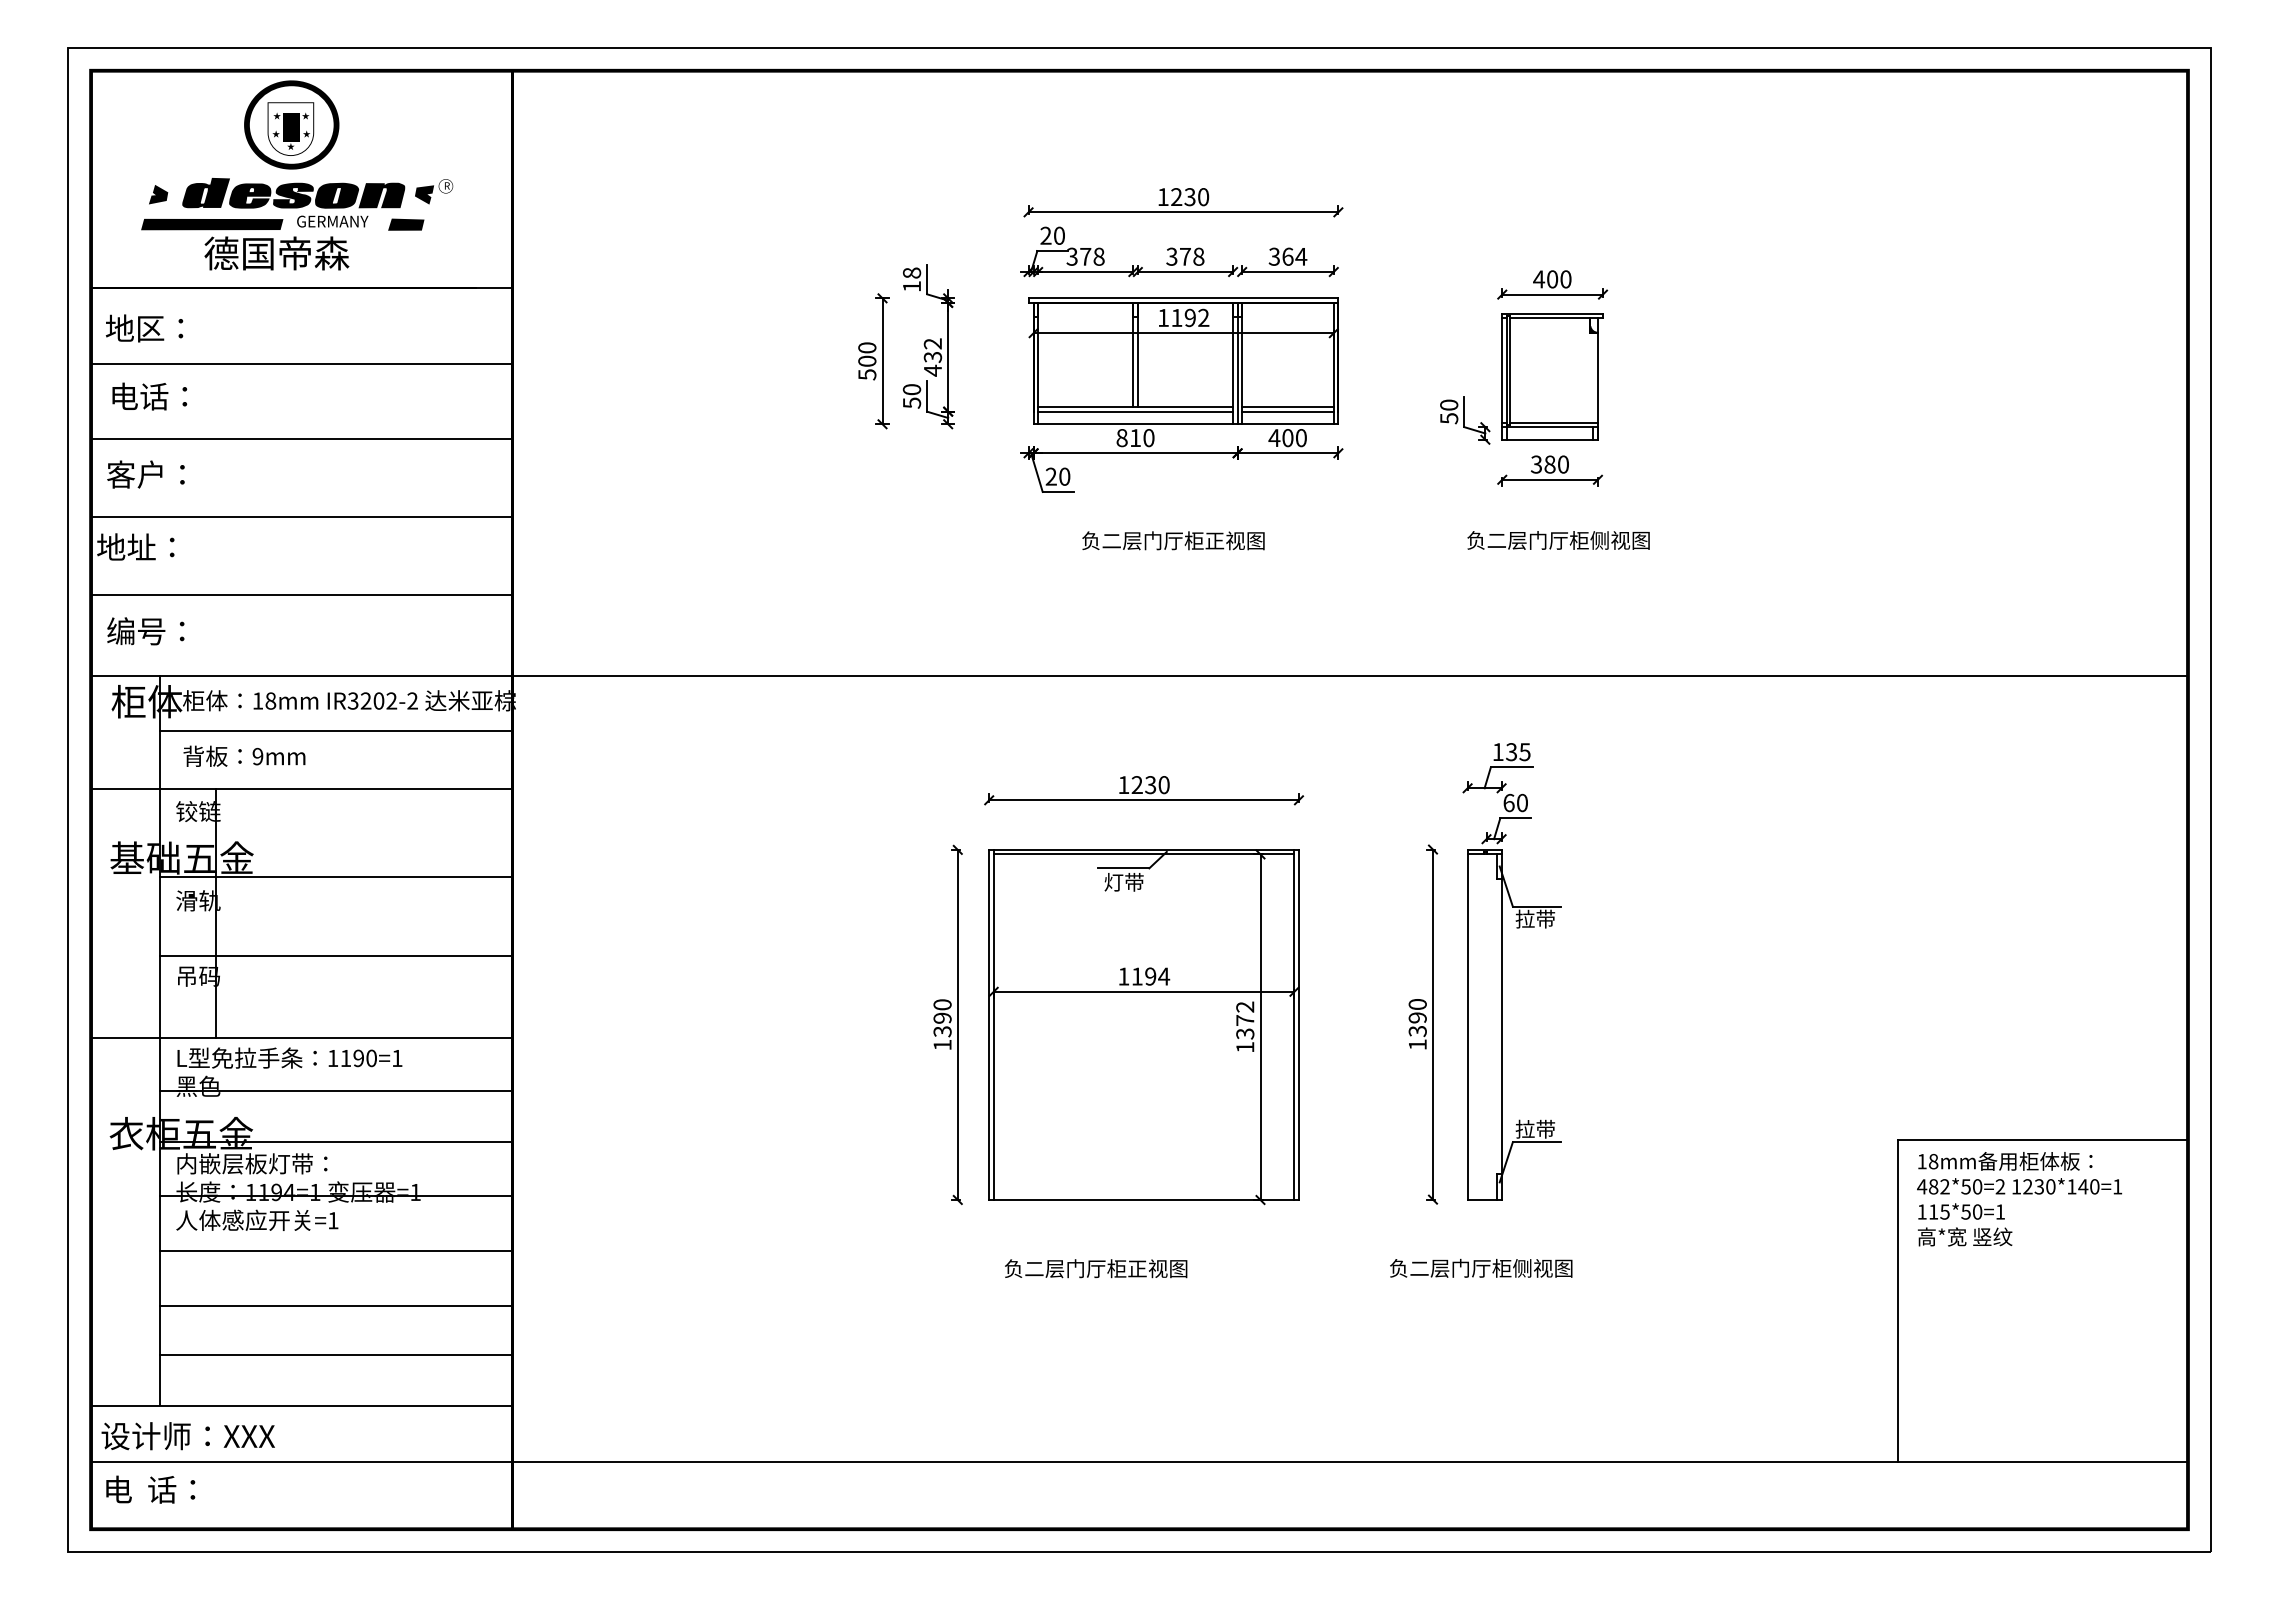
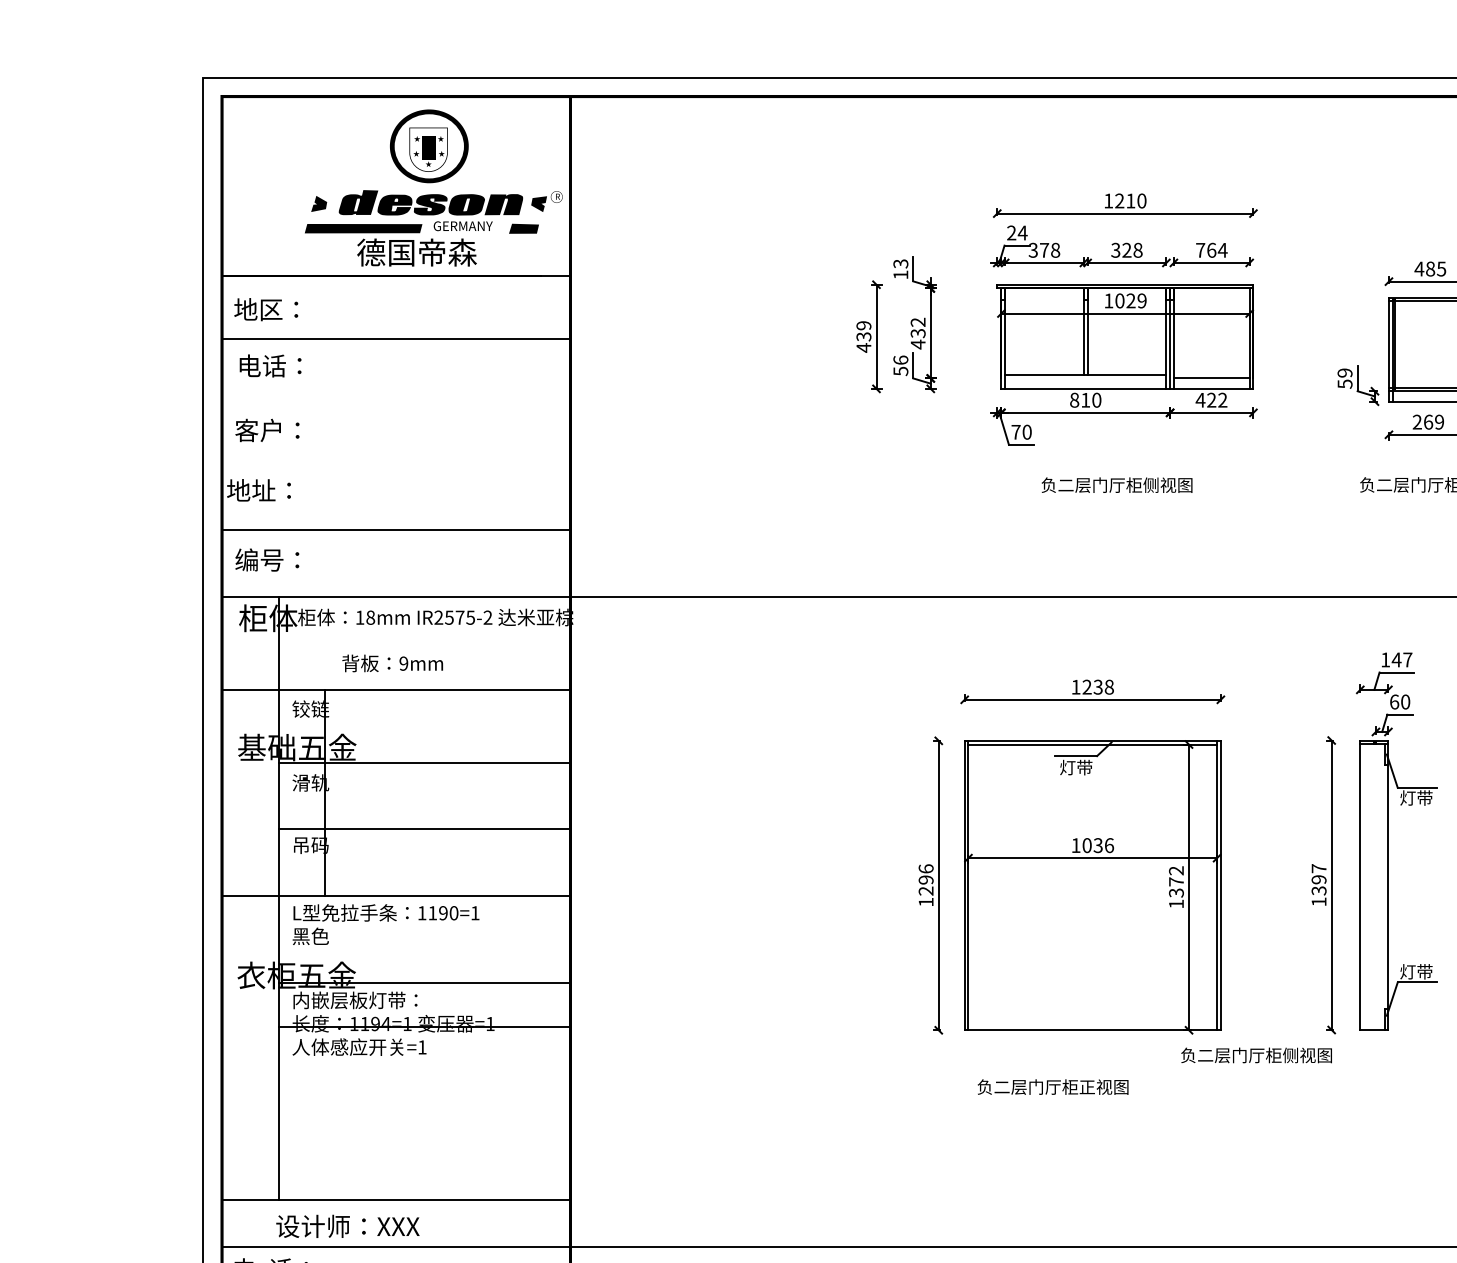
text: (297, 175) -> (434, 188), moved
text: (1189, 197) -> (1130, 201), 1230 -> 1210
text: (1059, 235) -> (1022, 232), 20 -> 24
text: (1184, 256) -> (1126, 250), 378 -> 328
text: (1274, 256) -> (1200, 250), 364 -> 764
text: (911, 272) -> (900, 263), 18 -> 13
text: (1559, 279) -> (1436, 269), 400 -> 485
text: (1190, 317) -> (1131, 300), 1192 -> 1029
text: (867, 361) -> (864, 336), 500 -> 439
text: (911, 389) -> (900, 360), 50 -> 56
text: (1449, 404) -> (1345, 372), 50 -> 59
line: (1287, 407) -> (1211, 374), removed
line: (1135, 411) -> (1085, 378), removed
text: (1294, 438) -> (1217, 400), 400 -> 422
line: (302, 439) -> (396, 401), removed
text: (1549, 464) -> (1428, 422), 380 -> 269
text: (1050, 476) -> (1015, 432), 20 -> 70
line: (301, 517) -> (396, 465), removed
text: (1214, 540) -> (1151, 484), 负二层门厅柜正视图 -> 负二层门厅柜侧视图
text: (372, 700) -> (454, 617), IR3202-2 -> IR2575-2
line: (336, 730) -> (424, 642), removed
text: (1517, 752) -> (1401, 660), 135 -> 147
text: (244, 755) -> (392, 662), moved
text: (1163, 784) -> (1108, 686), 1230 -> 1238
text: (1524, 918) -> (1407, 797), 拉带 -> 灯带
text: (1150, 976) -> (1098, 845), 1194 -> 1036
text: (1417, 1003) -> (1318, 867), 1390 -> 1397
text: (942, 1018) -> (926, 880), 1390 -> 1296
line: (336, 1091) -> (424, 940), removed
text: (1524, 1128) -> (1407, 971), 拉带 -> 灯带
line: (336, 1251) -> (424, 1072), removed
text: (1481, 1267) -> (1256, 1054), moved
line: (336, 1305) -> (424, 1117), removed
line: (336, 1355) -> (424, 1158), removed
text: (187, 1436) -> (347, 1226), moved

